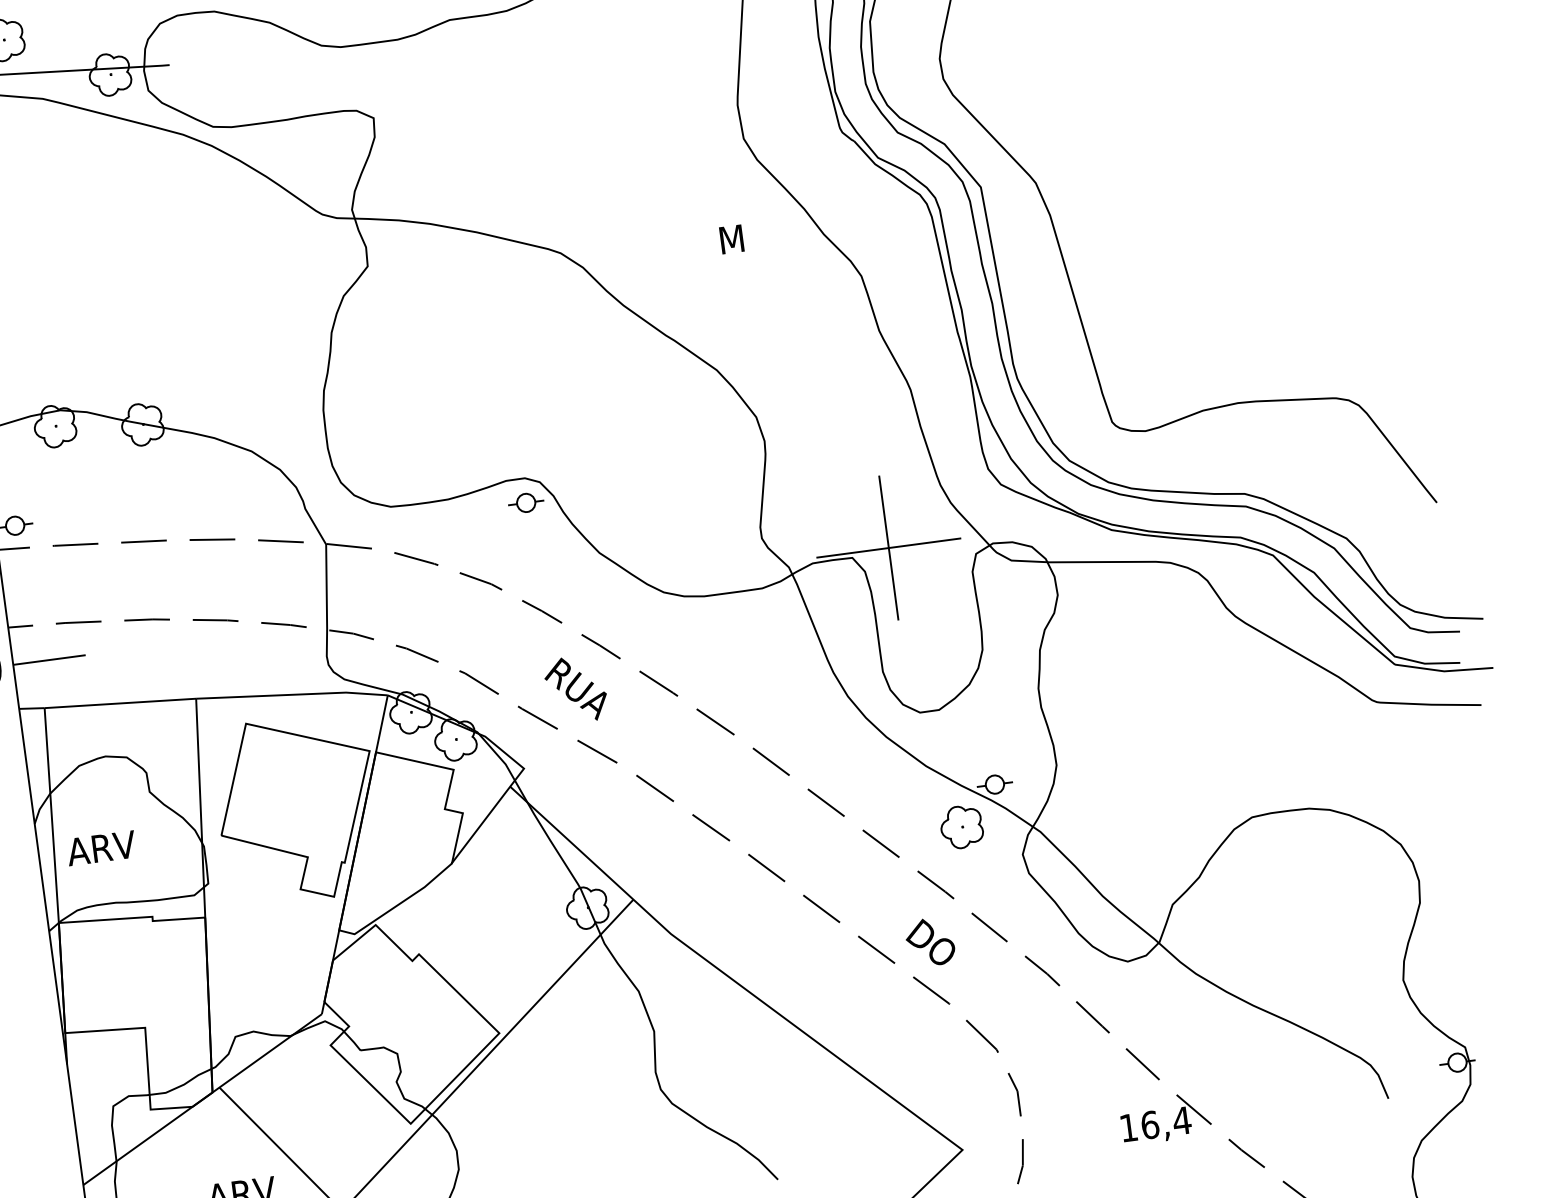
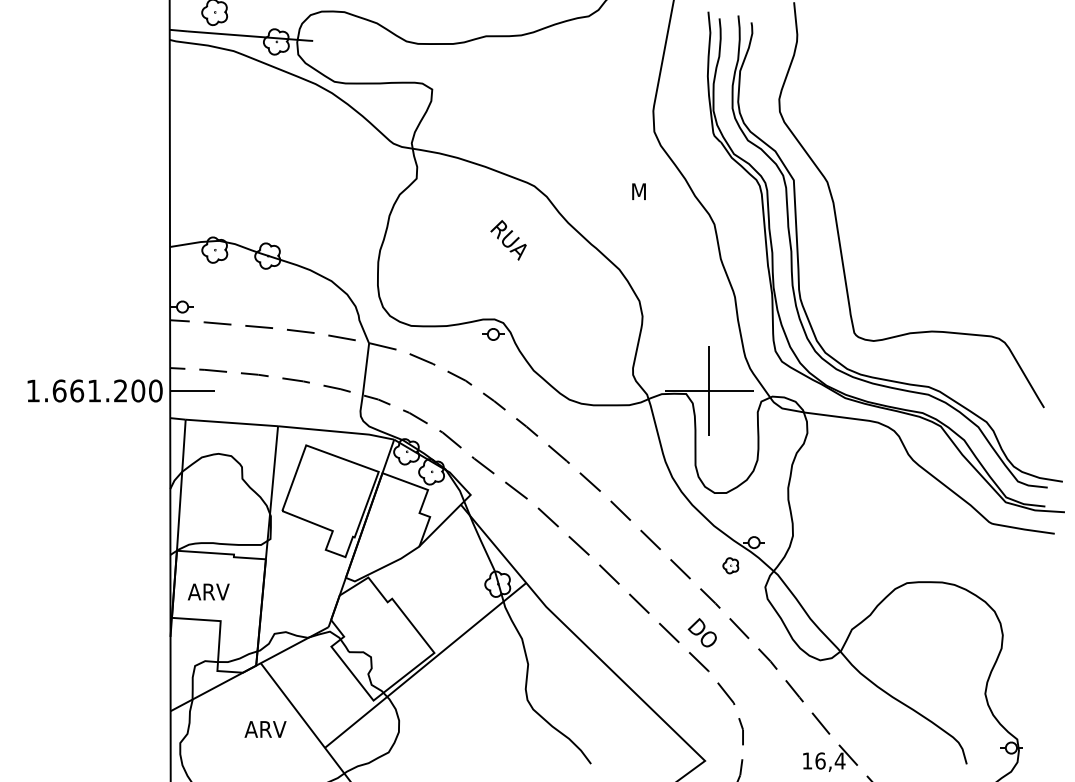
text: (576, 689) -> (508, 240), moved
part: (961, 826) -> (730, 565), size x0.6
text: (100, 847) -> (208, 591), moved

